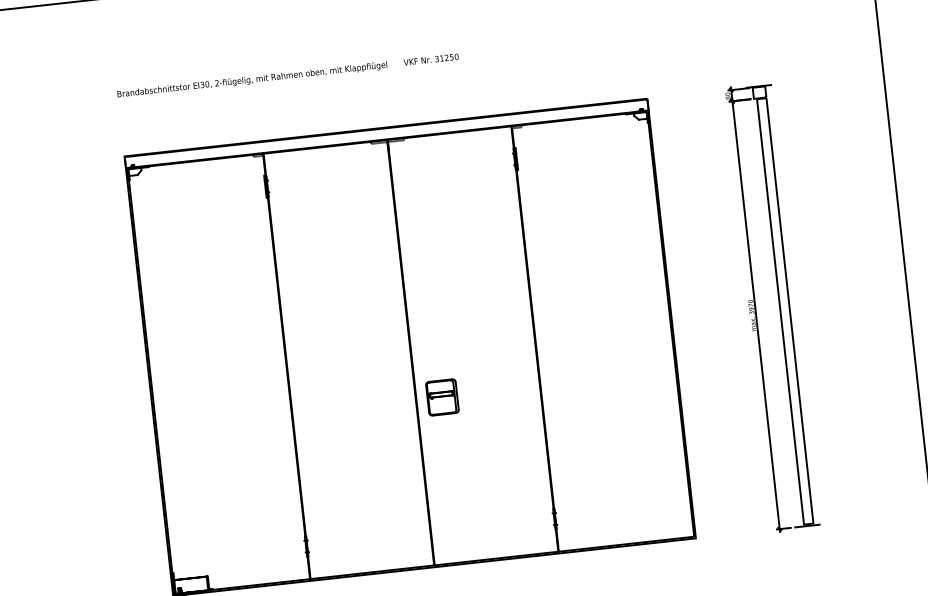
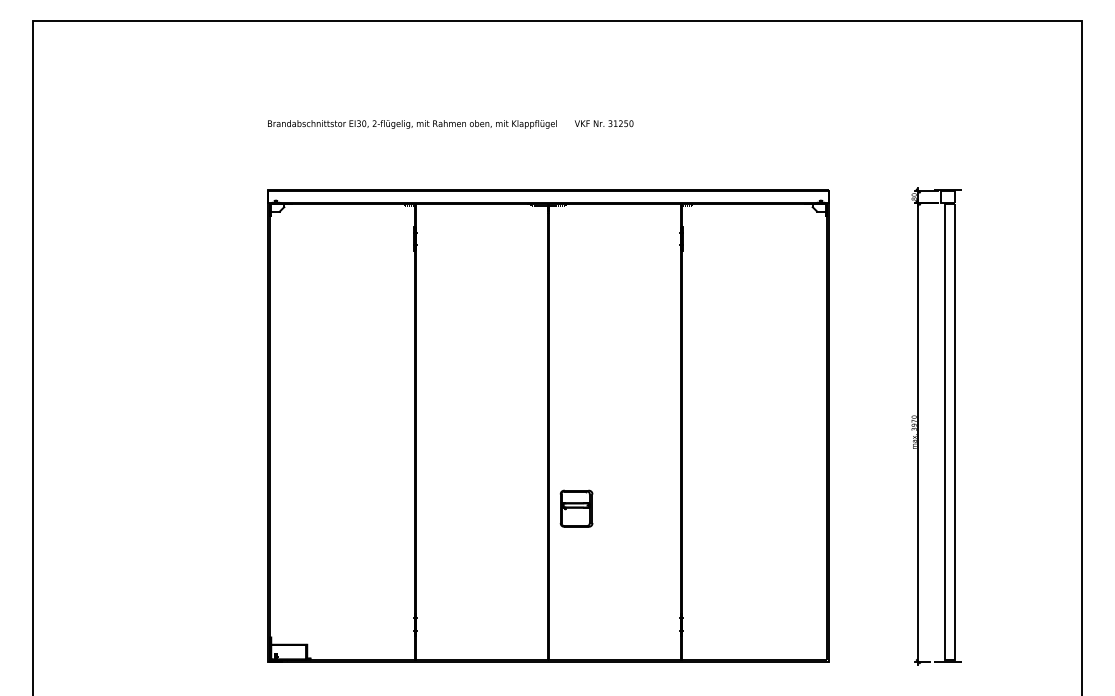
part: (442, 397) -> (576, 508), moved

